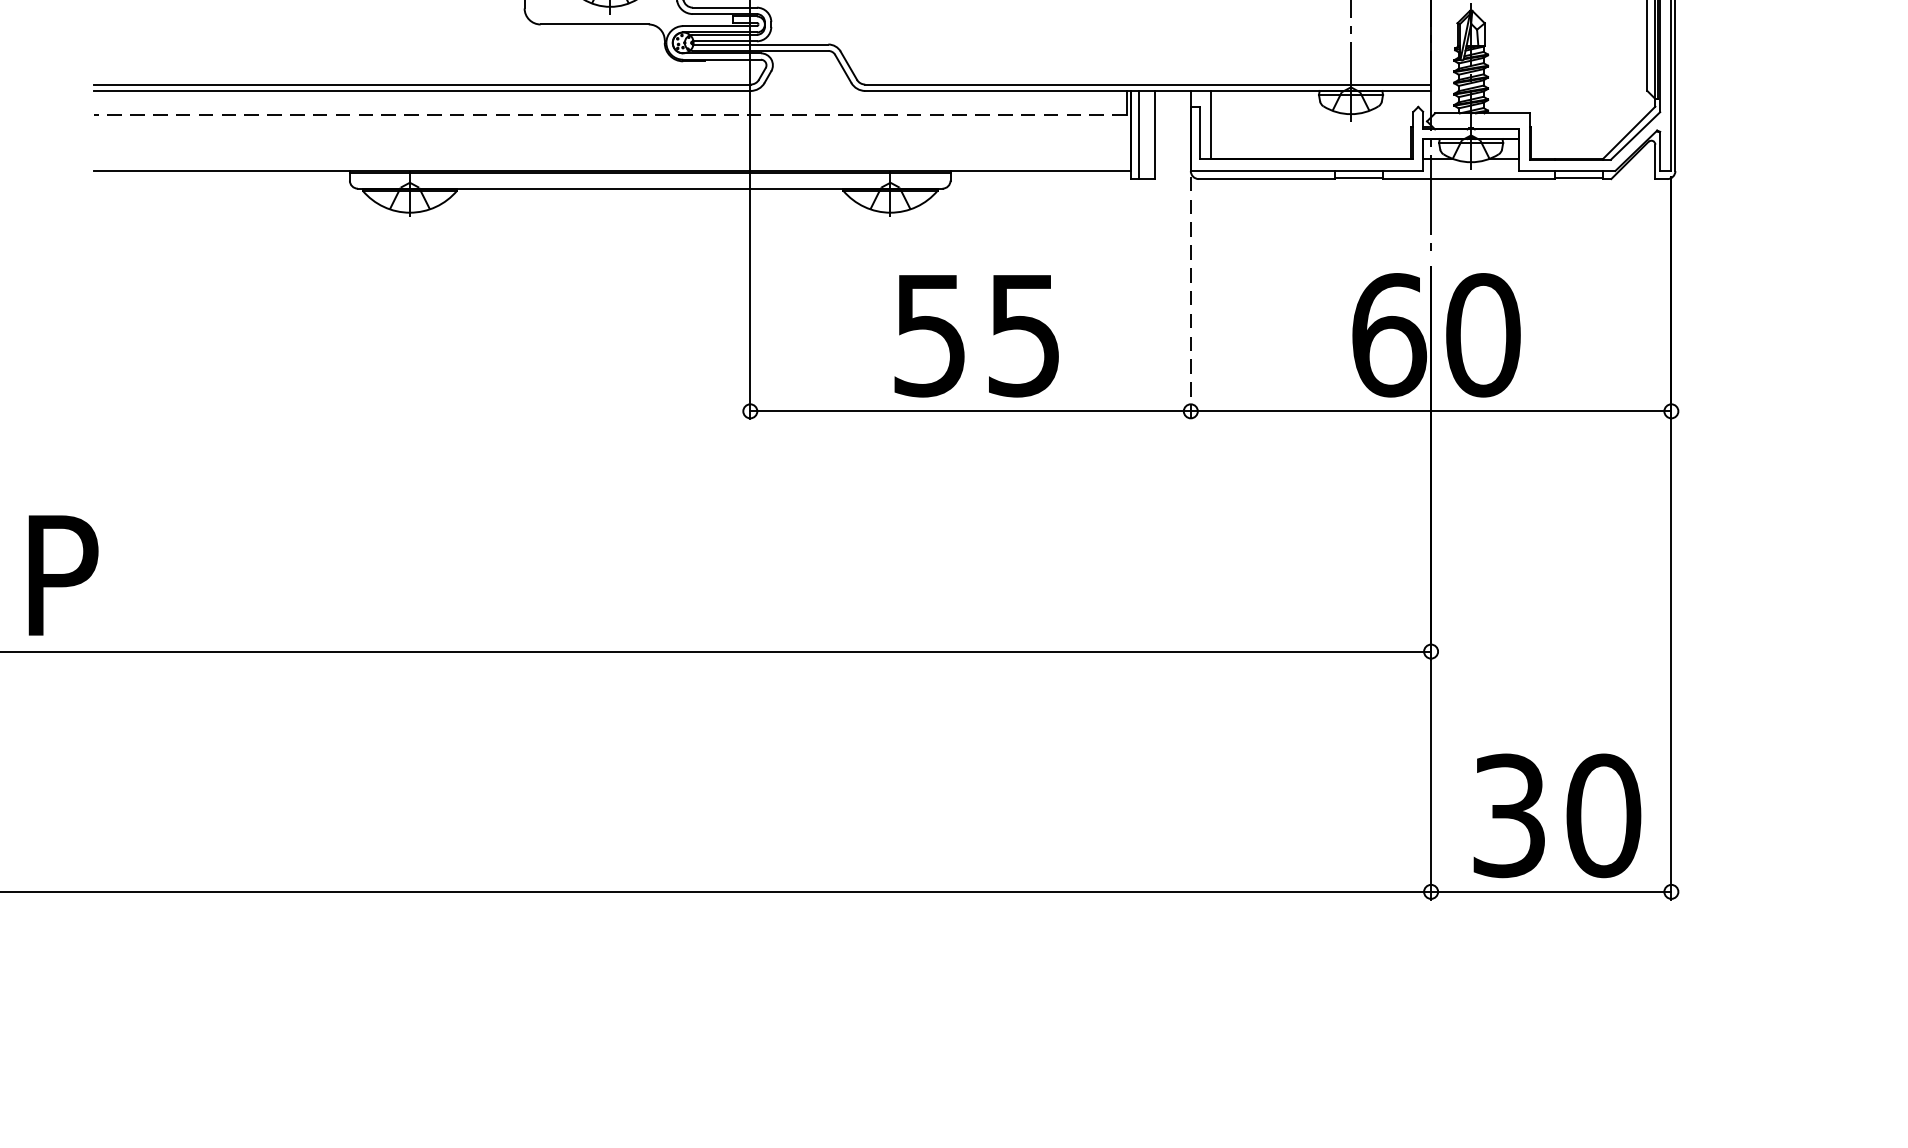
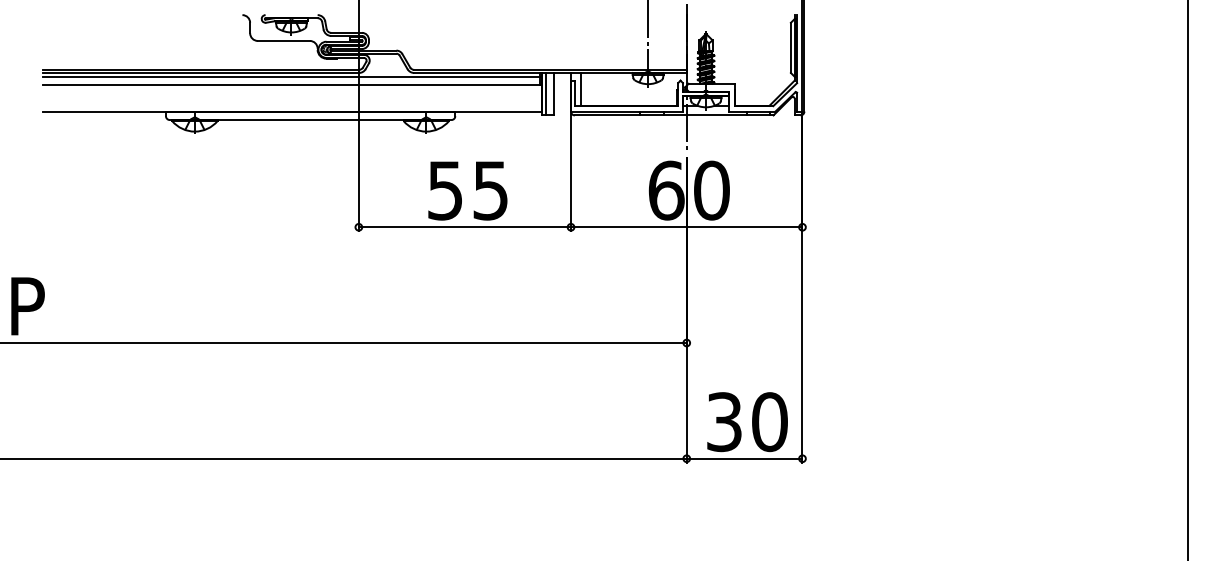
line: (610, 98) -> (291, 76), added
line: (610, 114) -> (291, 84), dashed -> solid
line: (1191, 299) -> (571, 173), dashed -> solid

